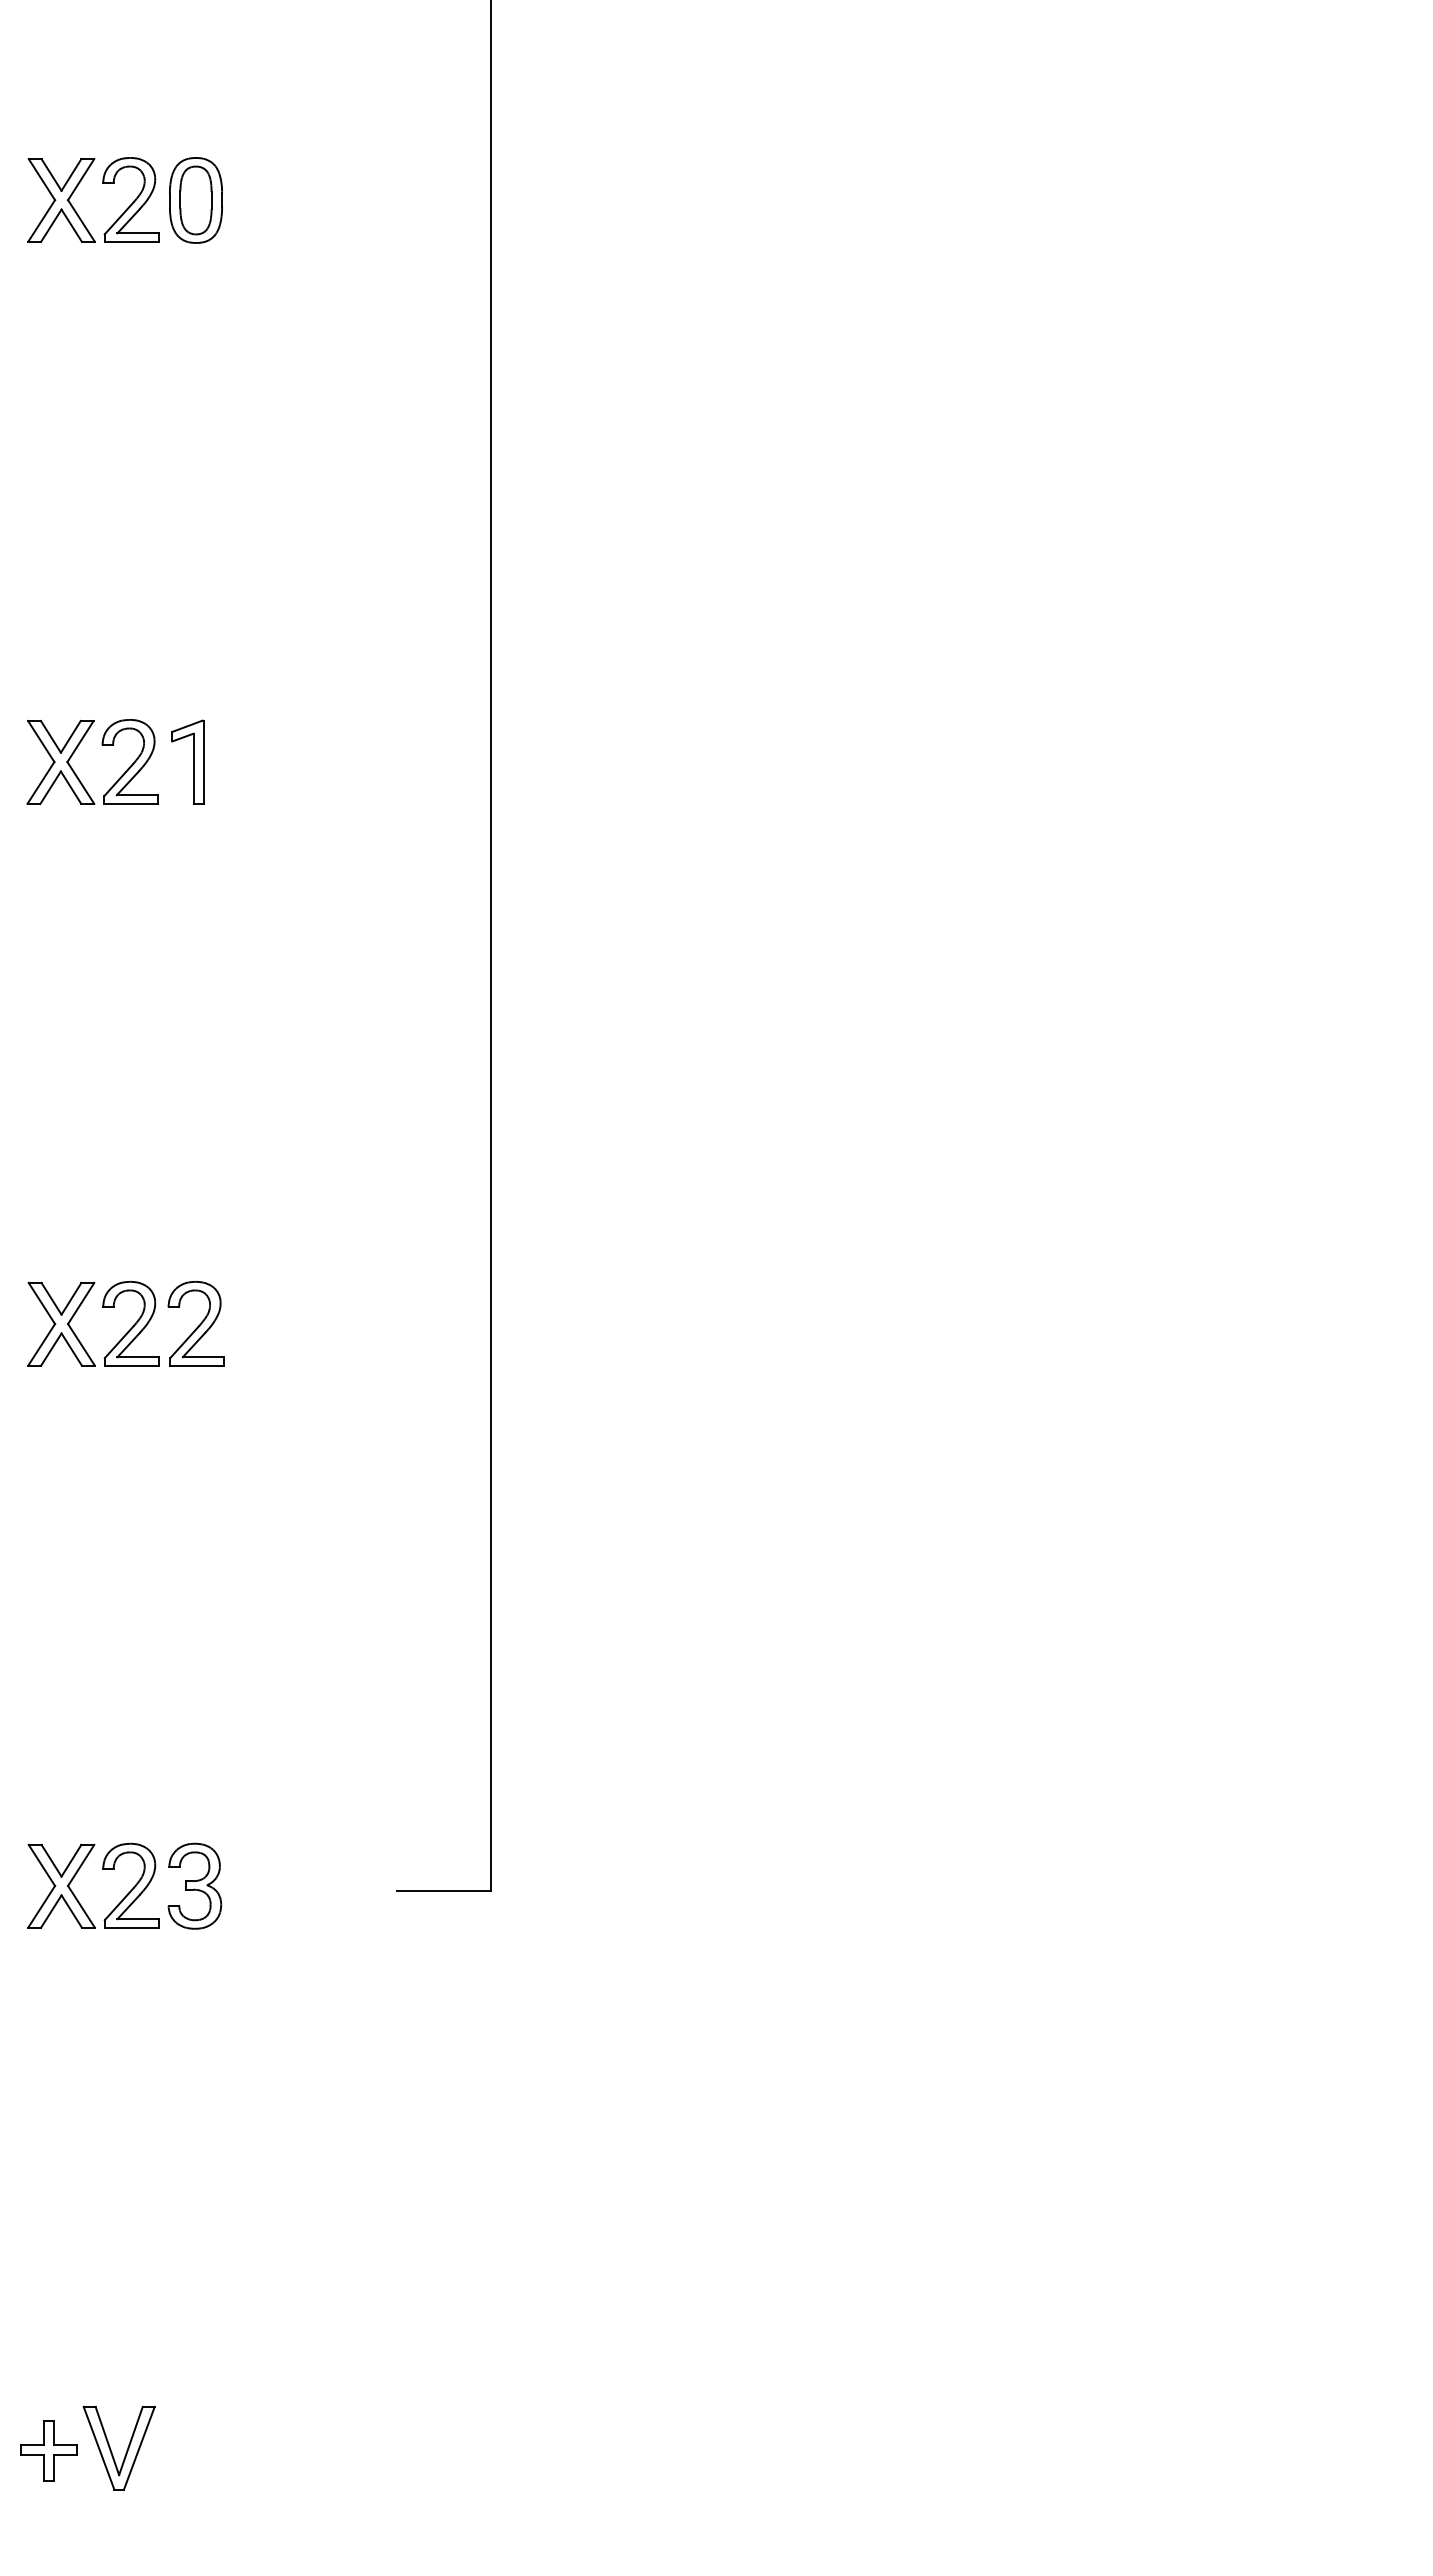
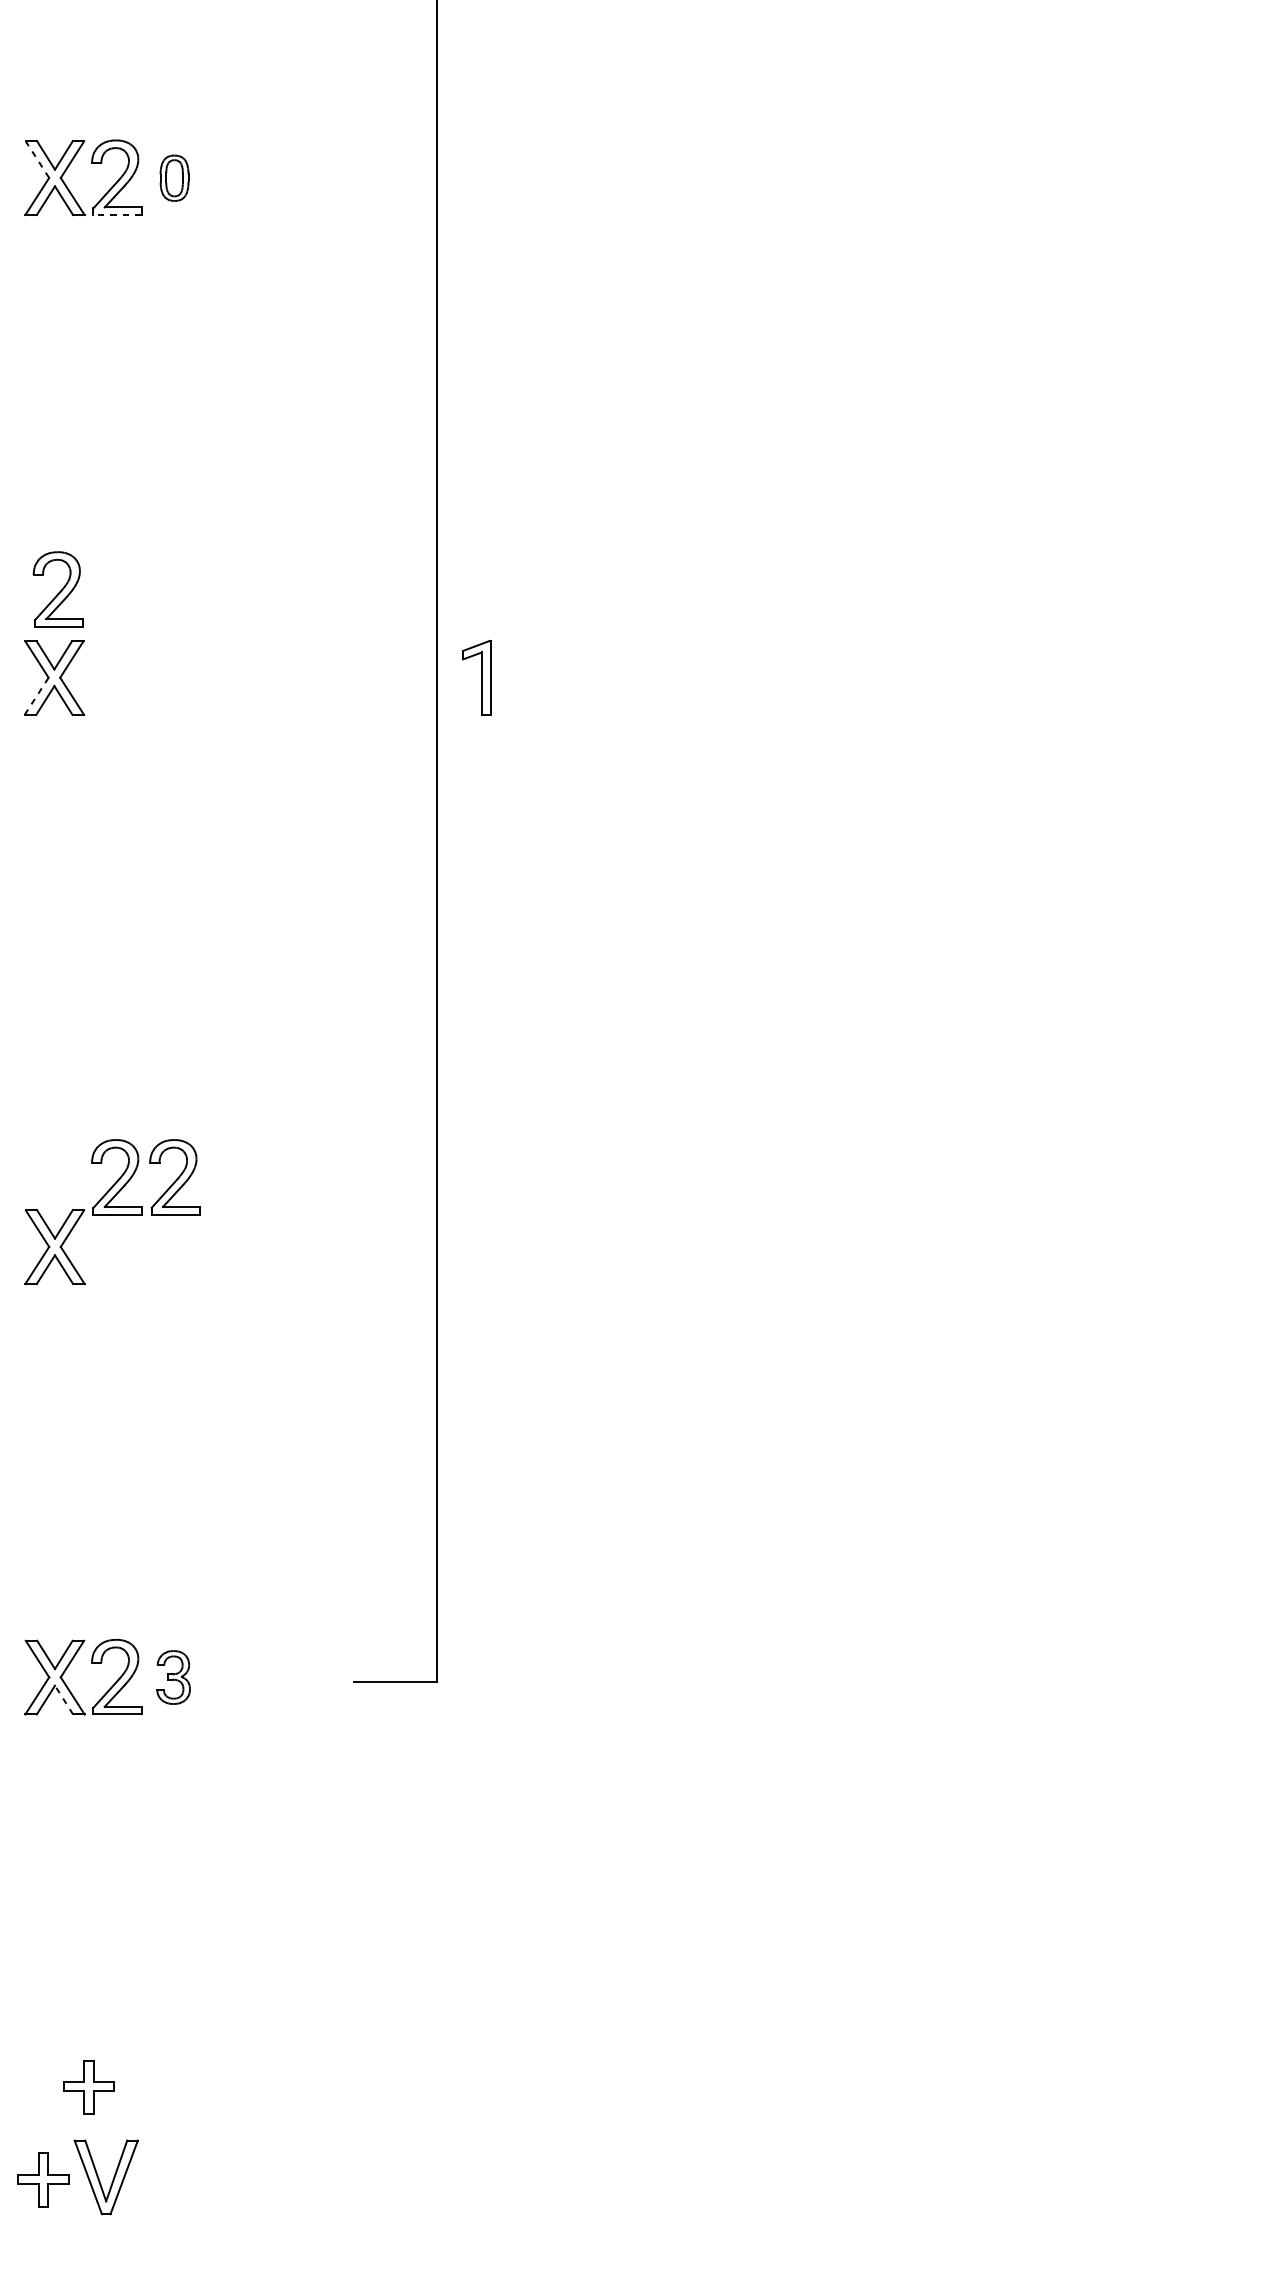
line: (41, 179) -> (37, 159), solid -> dashed
part: (195, 200) -> (174, 178), size x0.6
line: (131, 241) -> (117, 214), solid -> dashed
part: (129, 761) -> (57, 589), moved
part: (187, 761) -> (476, 677), moved
line: (40, 782) -> (36, 695), solid -> dashed
part: (61, 1324) -> (54, 1247), moved
part: (194, 1885) -> (173, 1676), size x0.7
line: (71, 1911) -> (63, 1700), solid -> dashed
part: (99, 2346) -> (88, 2086), added

